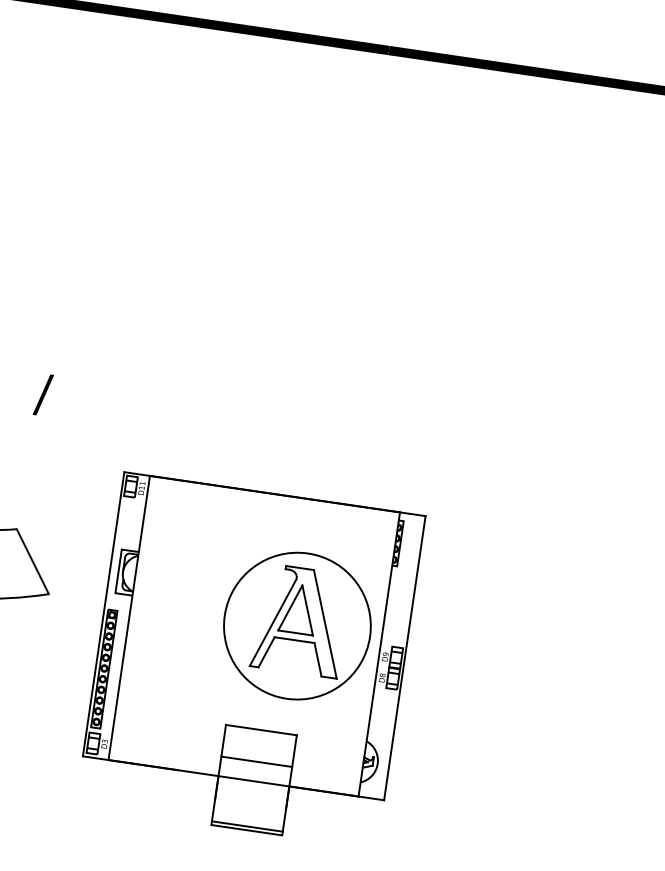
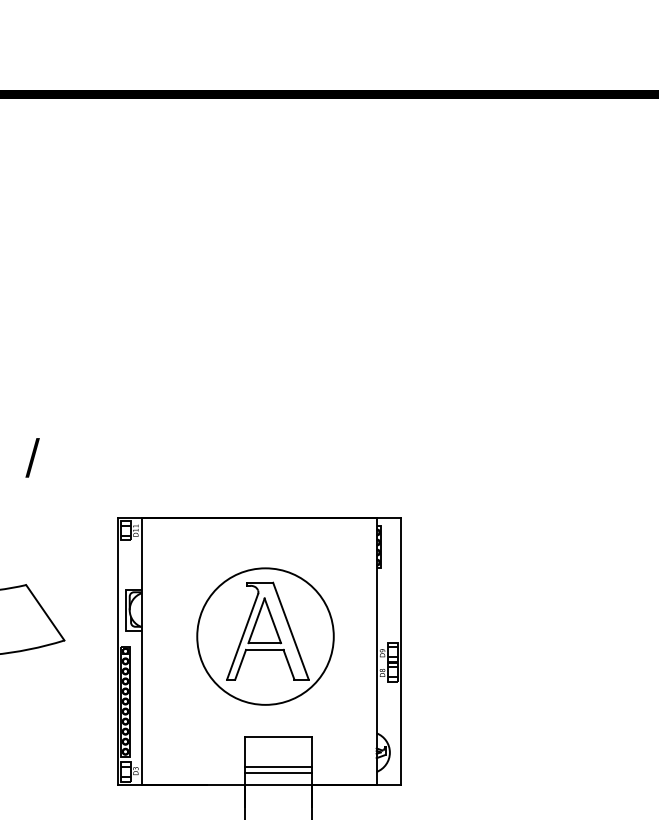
part: (297, 626) -> (265, 636), moved
line: (256, 767) -> (278, 772), added

